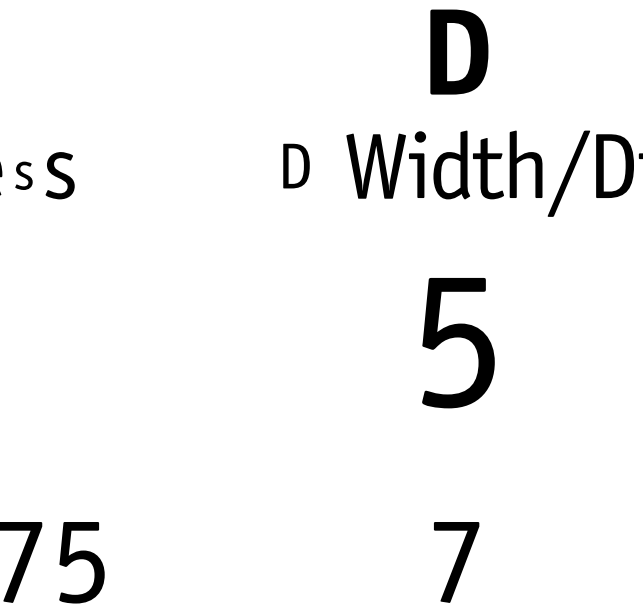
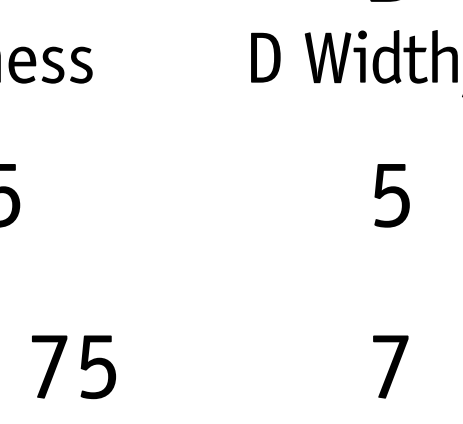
part: (296, 165) -> (265, 57), size x1.43
part: (23, 175) -> (52, 65), size x1.67
part: (457, 342) -> (391, 195), size x0.62

